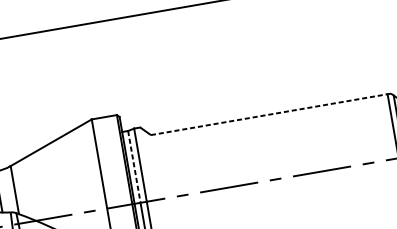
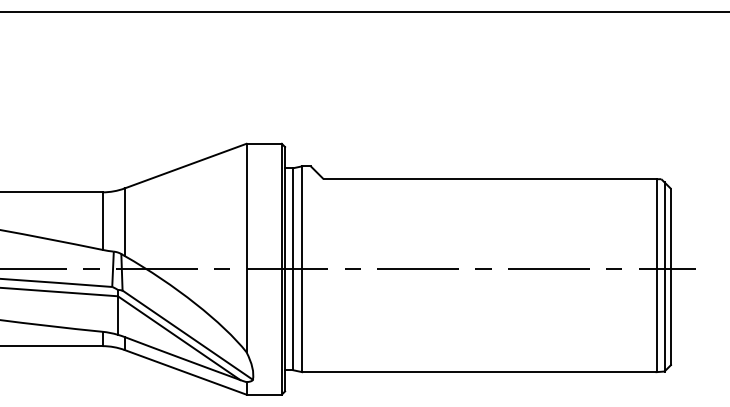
line: (269, 114) -> (490, 179), dashed -> solid
line: (134, 166) -> (293, 218), dashed -> solid

